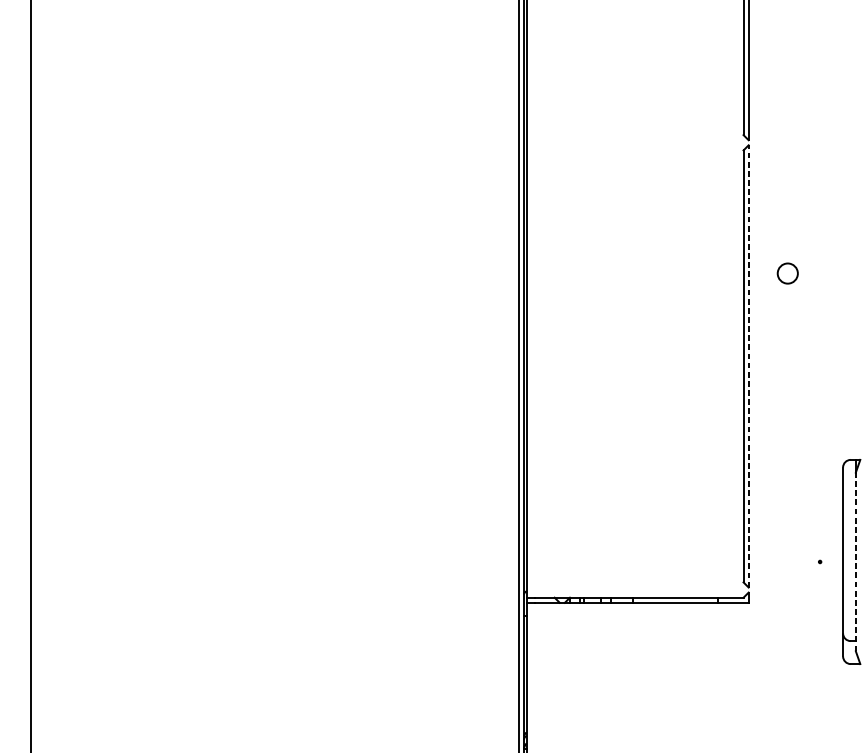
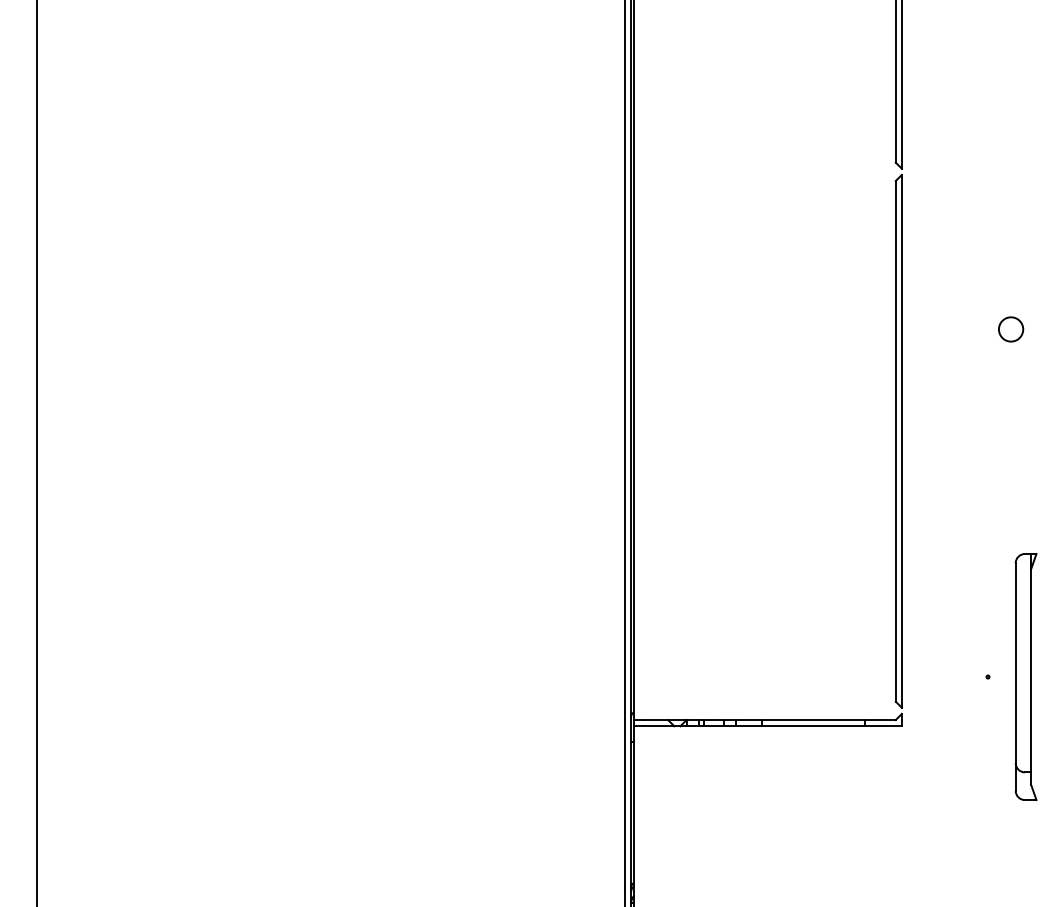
circle: (788, 273) -> (1011, 329), moved
line: (748, 365) -> (901, 440), dashed -> solid
line: (856, 562) -> (1031, 677), dashed -> solid

